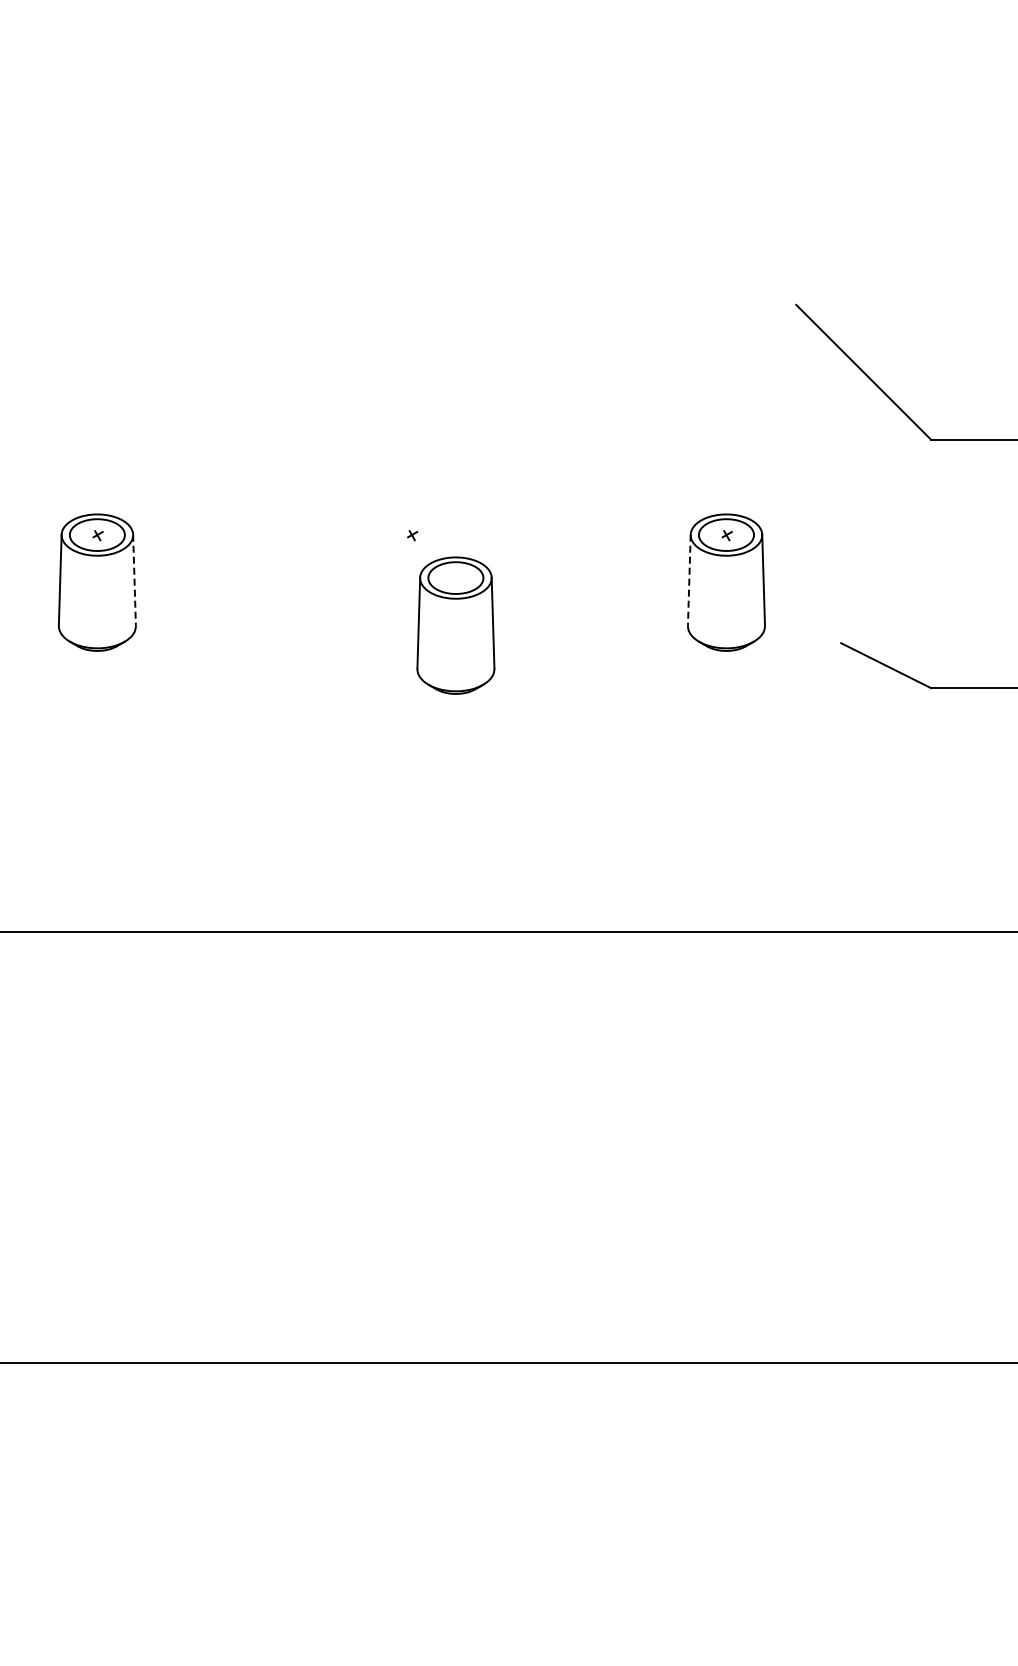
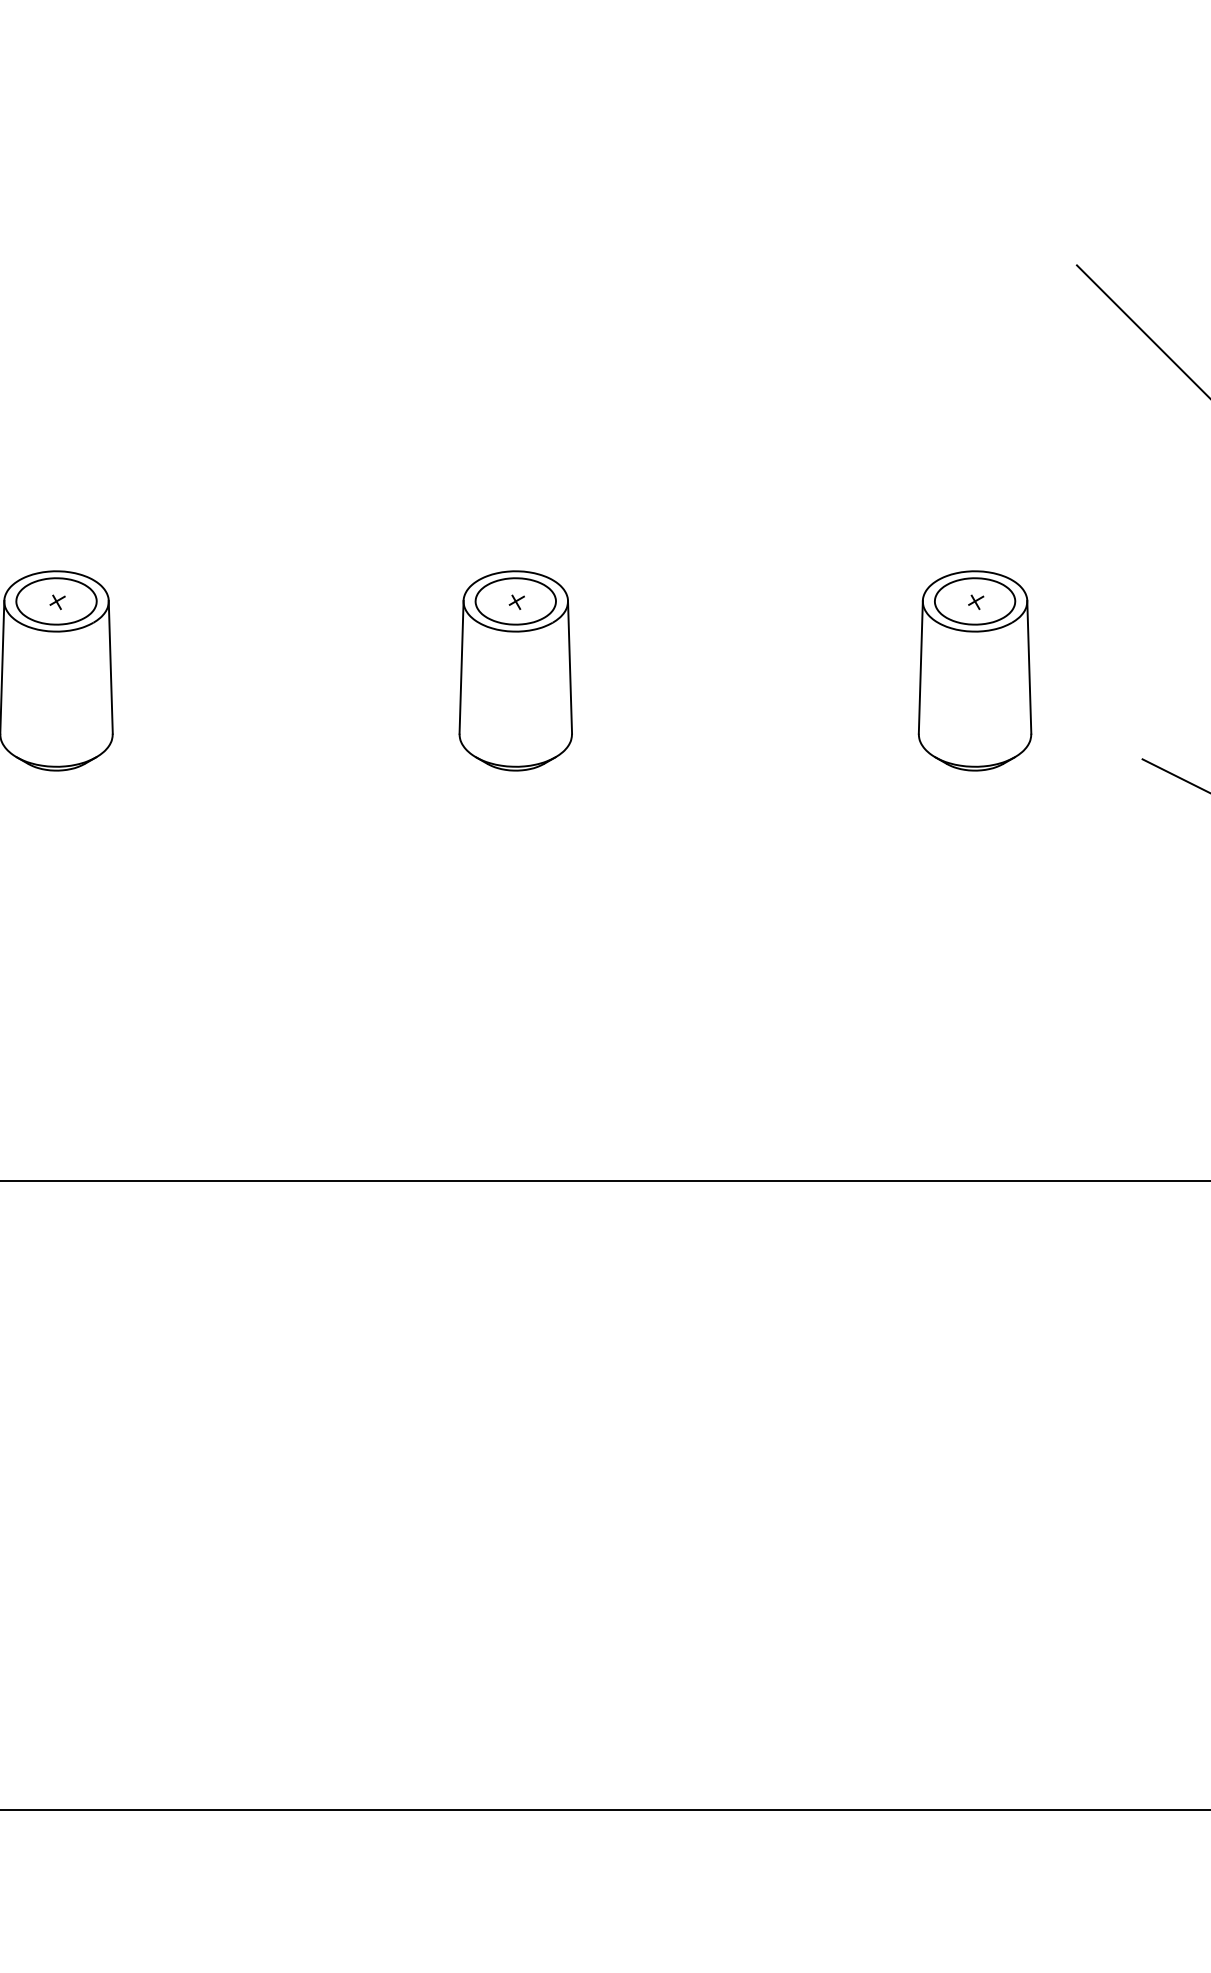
line: (134, 580) -> (110, 667), dashed -> solid
line: (689, 580) -> (921, 667), dashed -> solid
part: (455, 625) -> (515, 670), moved

